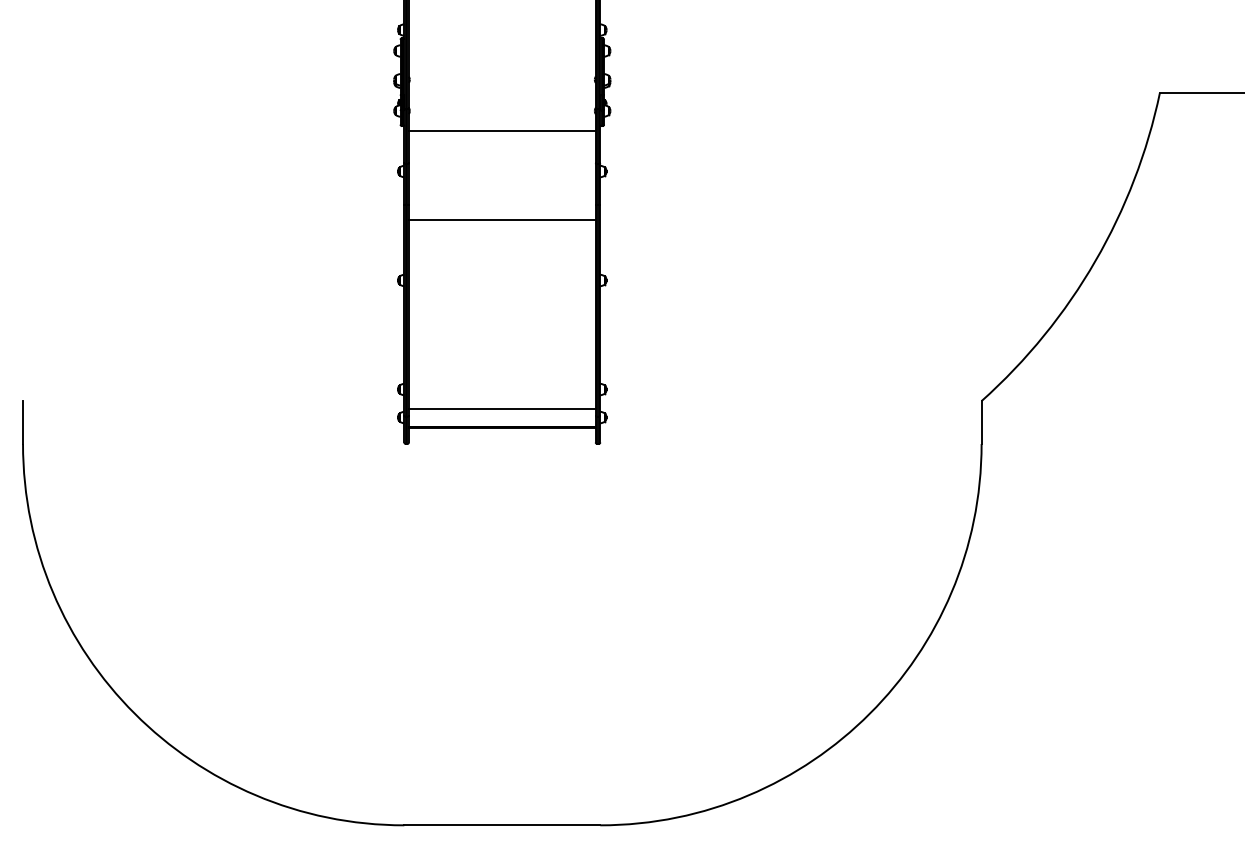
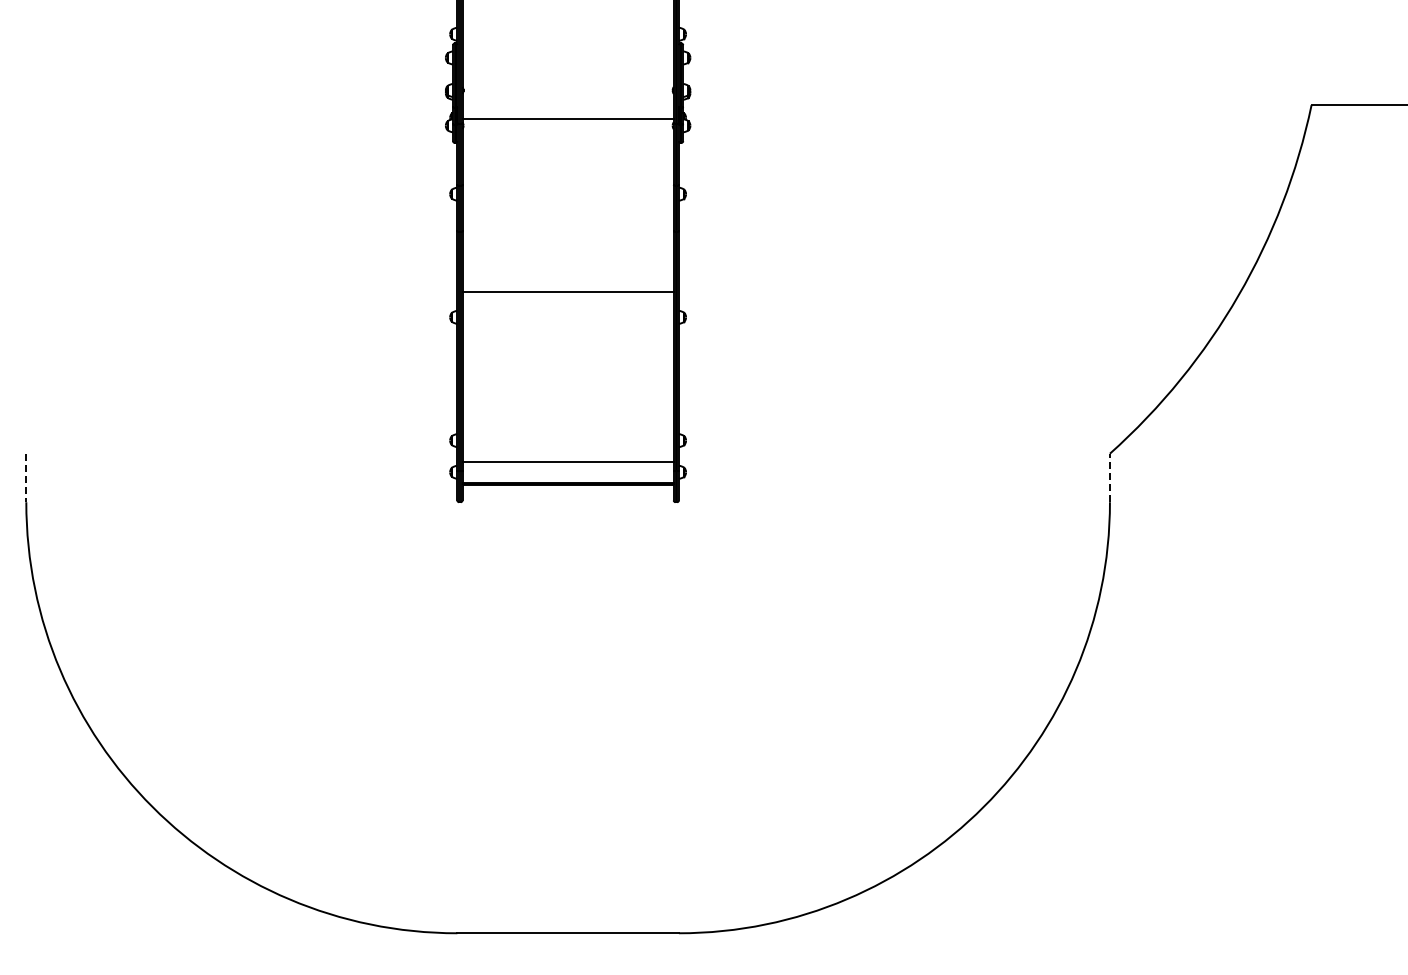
line: (501, 131) -> (567, 118), moved
line: (501, 219) -> (567, 292), moved
line: (981, 422) -> (1109, 477), solid -> dashed
line: (23, 423) -> (26, 478), solid -> dashed

